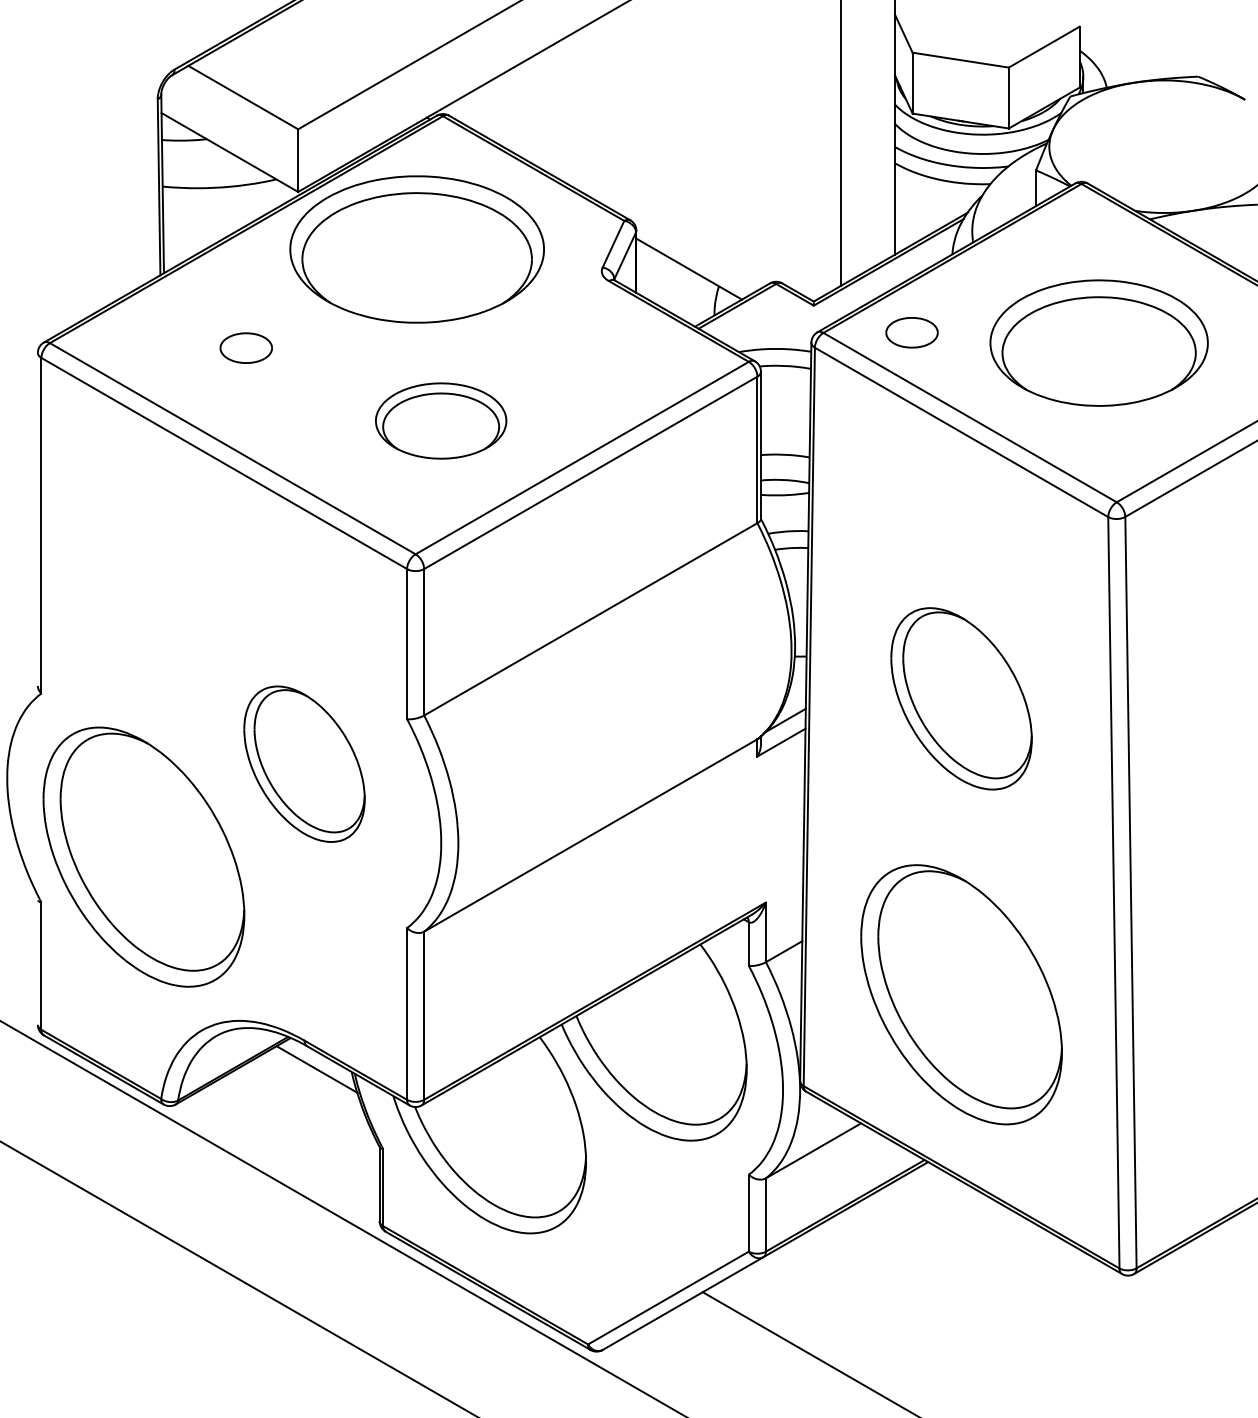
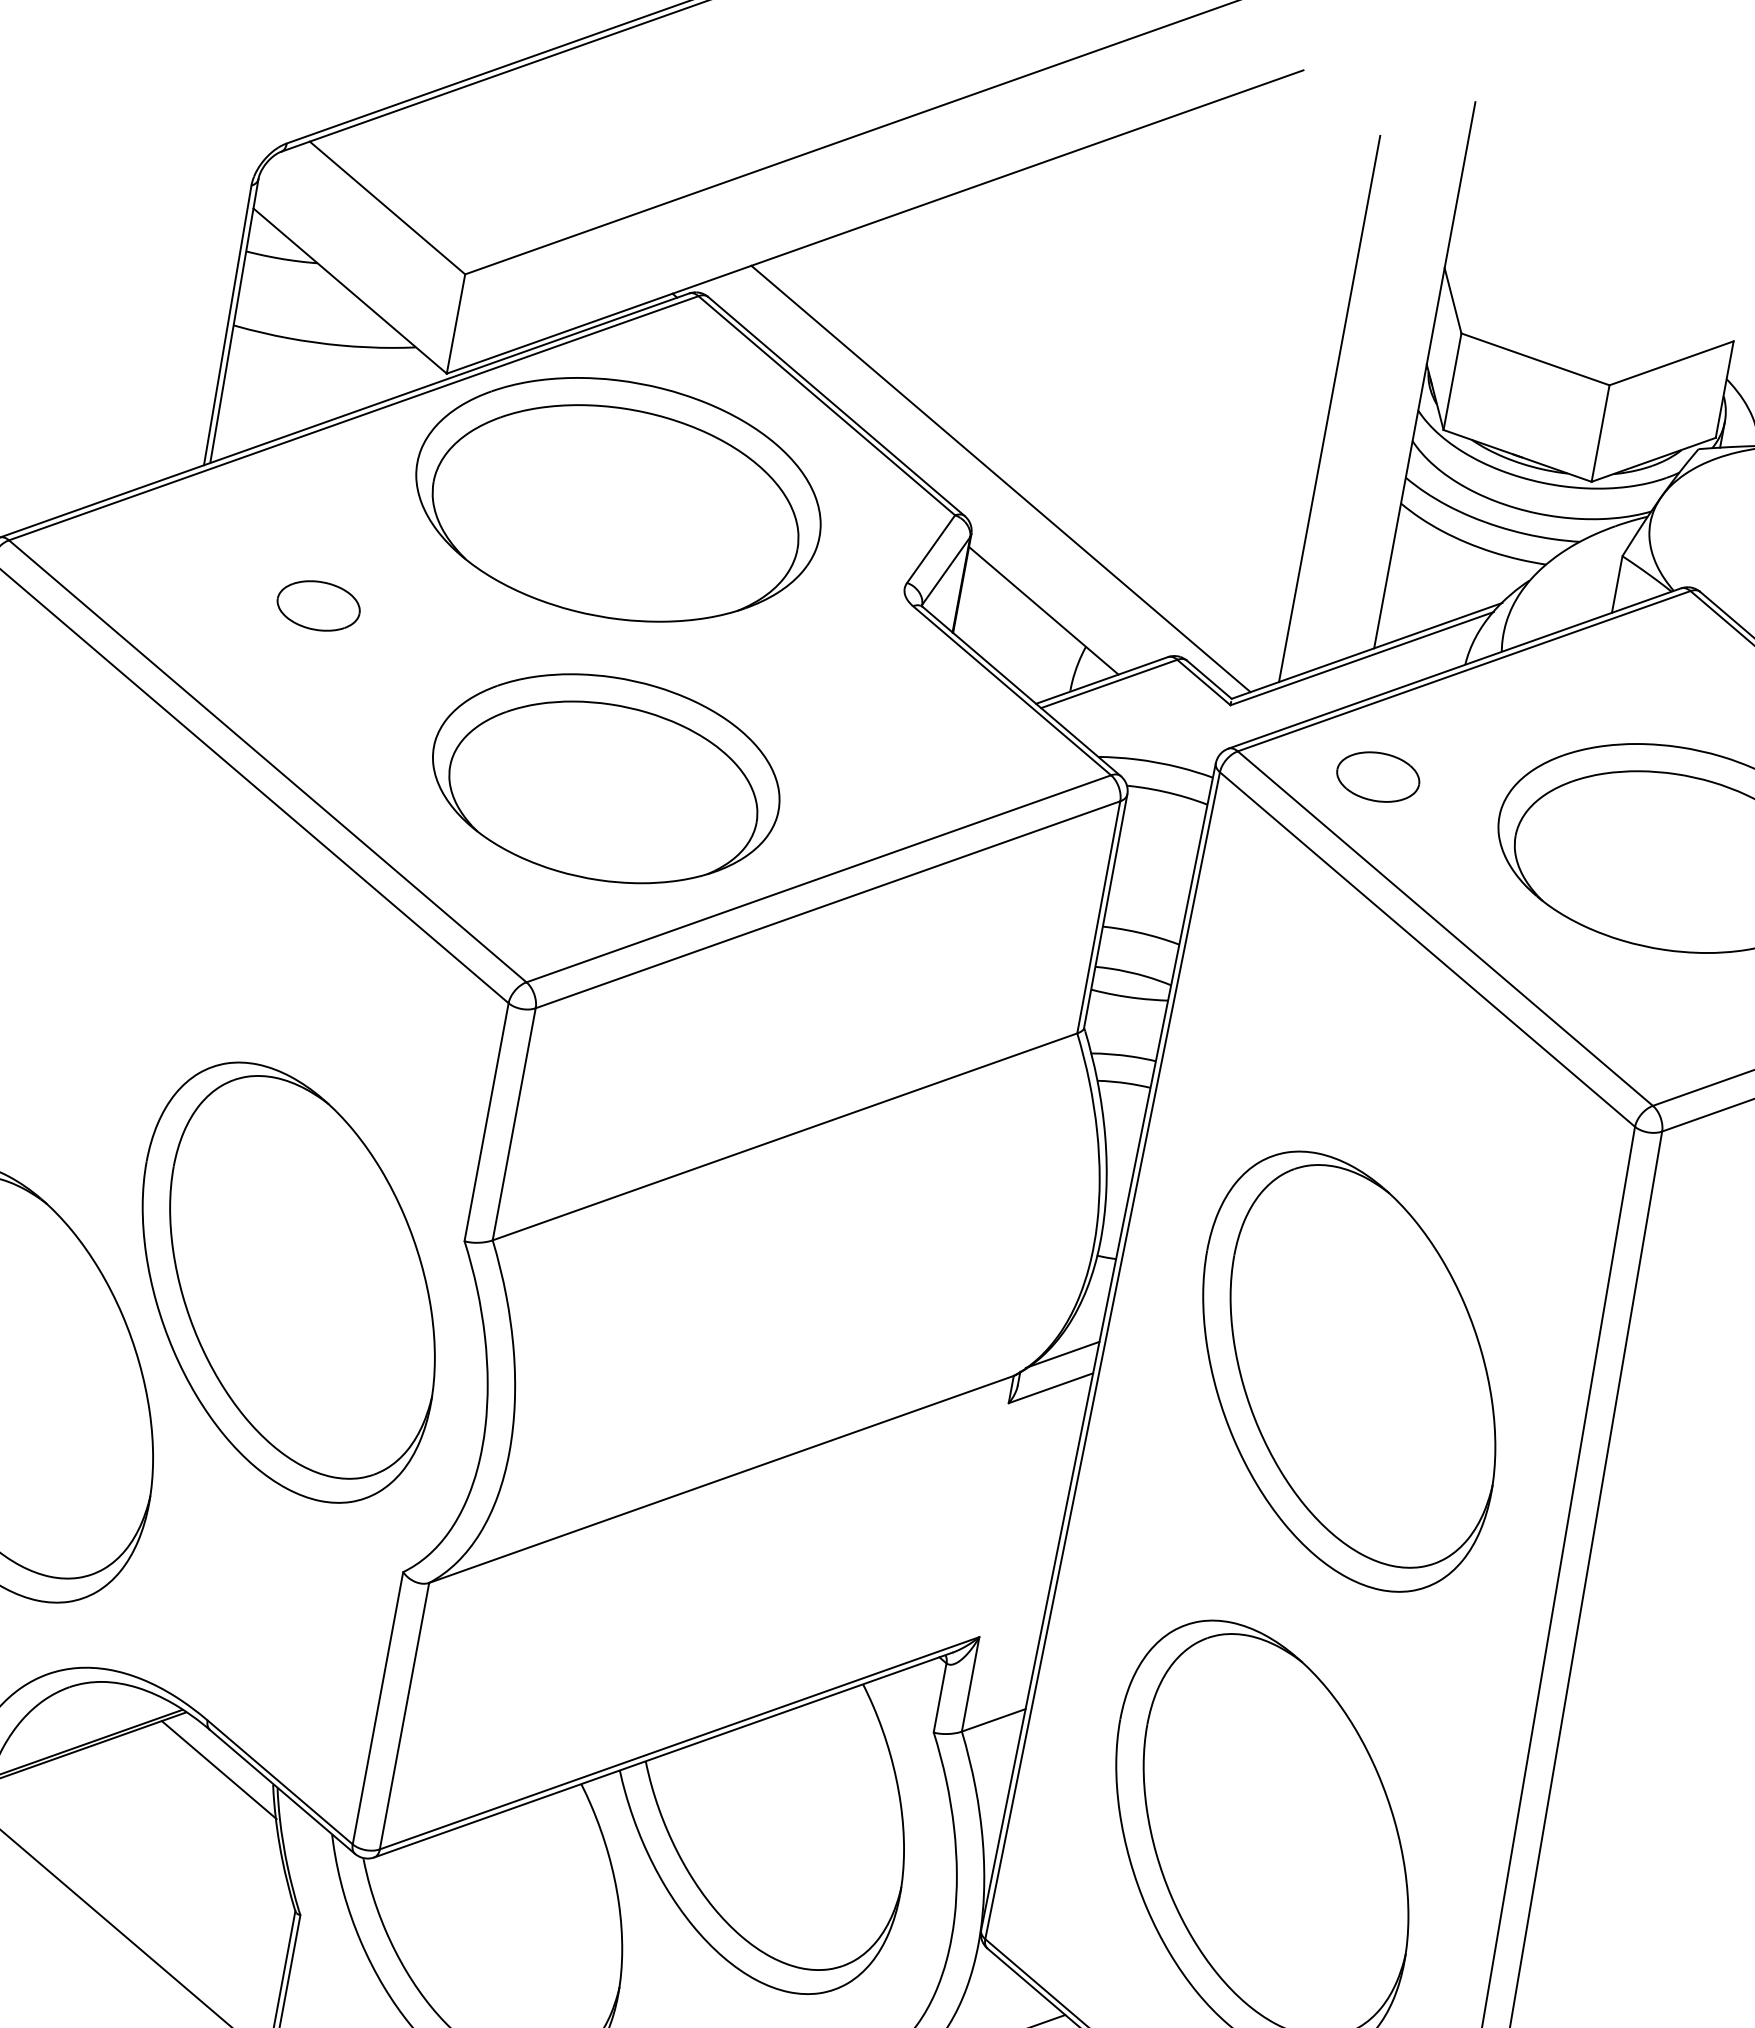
line: (647, 193) -> (999, 478), added
part: (440, 420) -> (605, 777), size x1.67
part: (961, 698) -> (1349, 1371), size x1.43
part: (304, 763) -> (288, 1281), size x1.67

